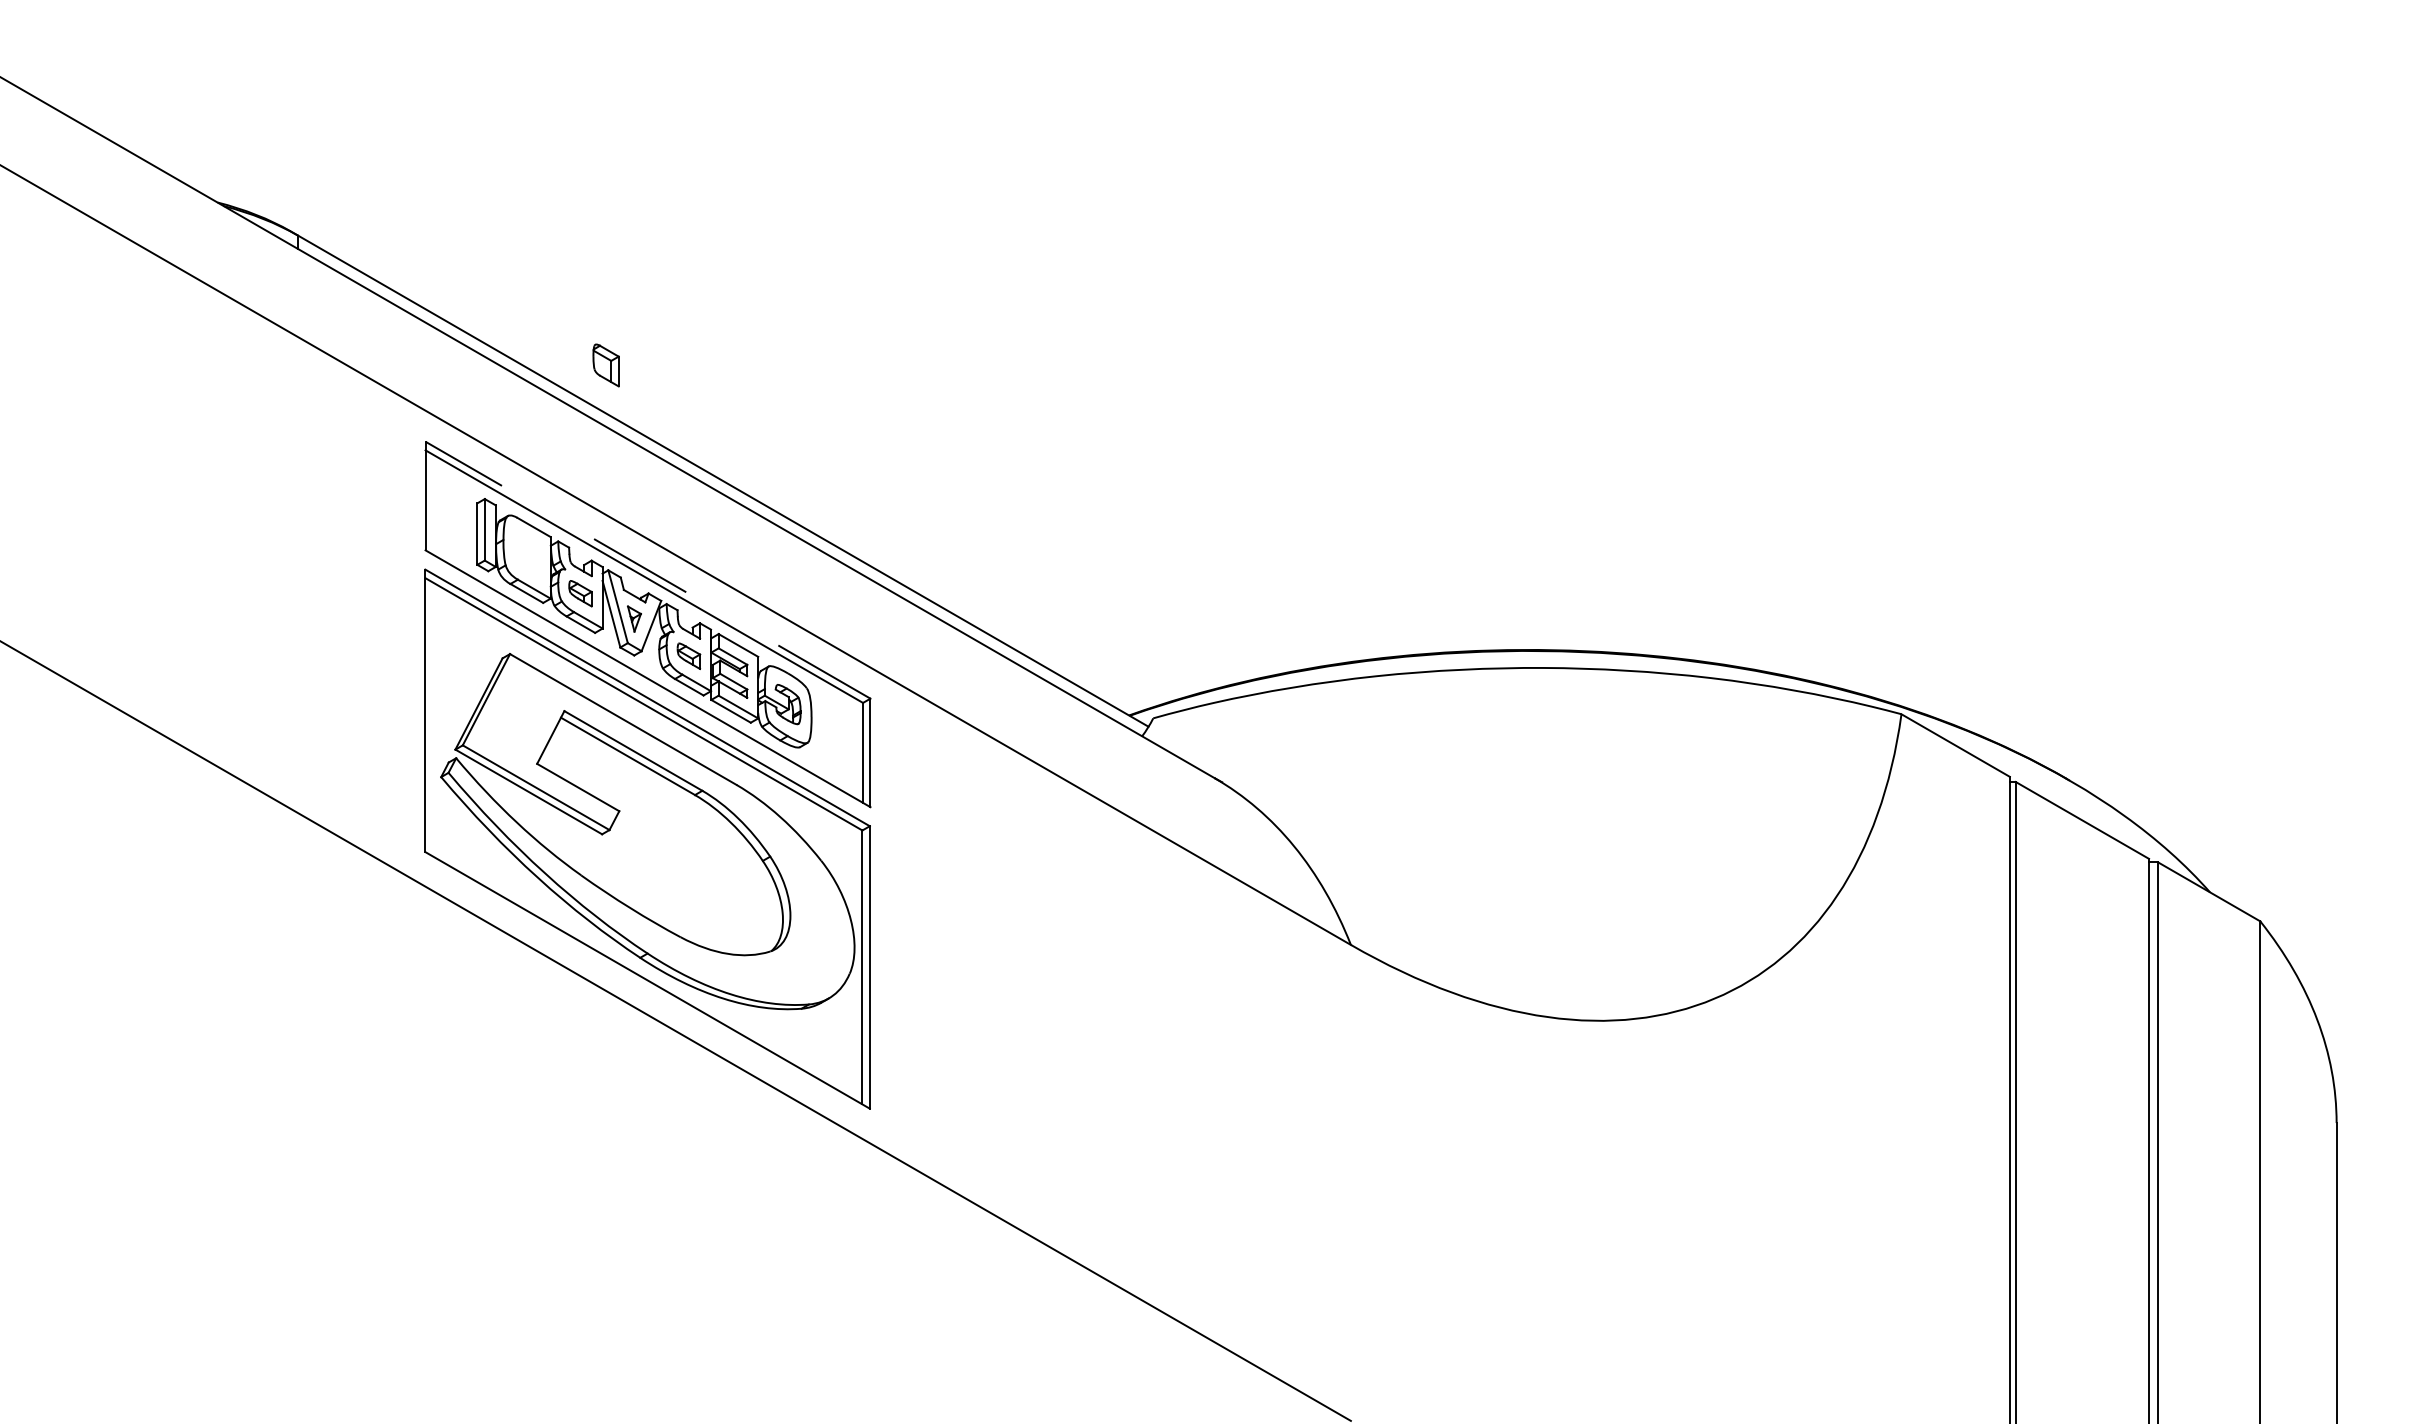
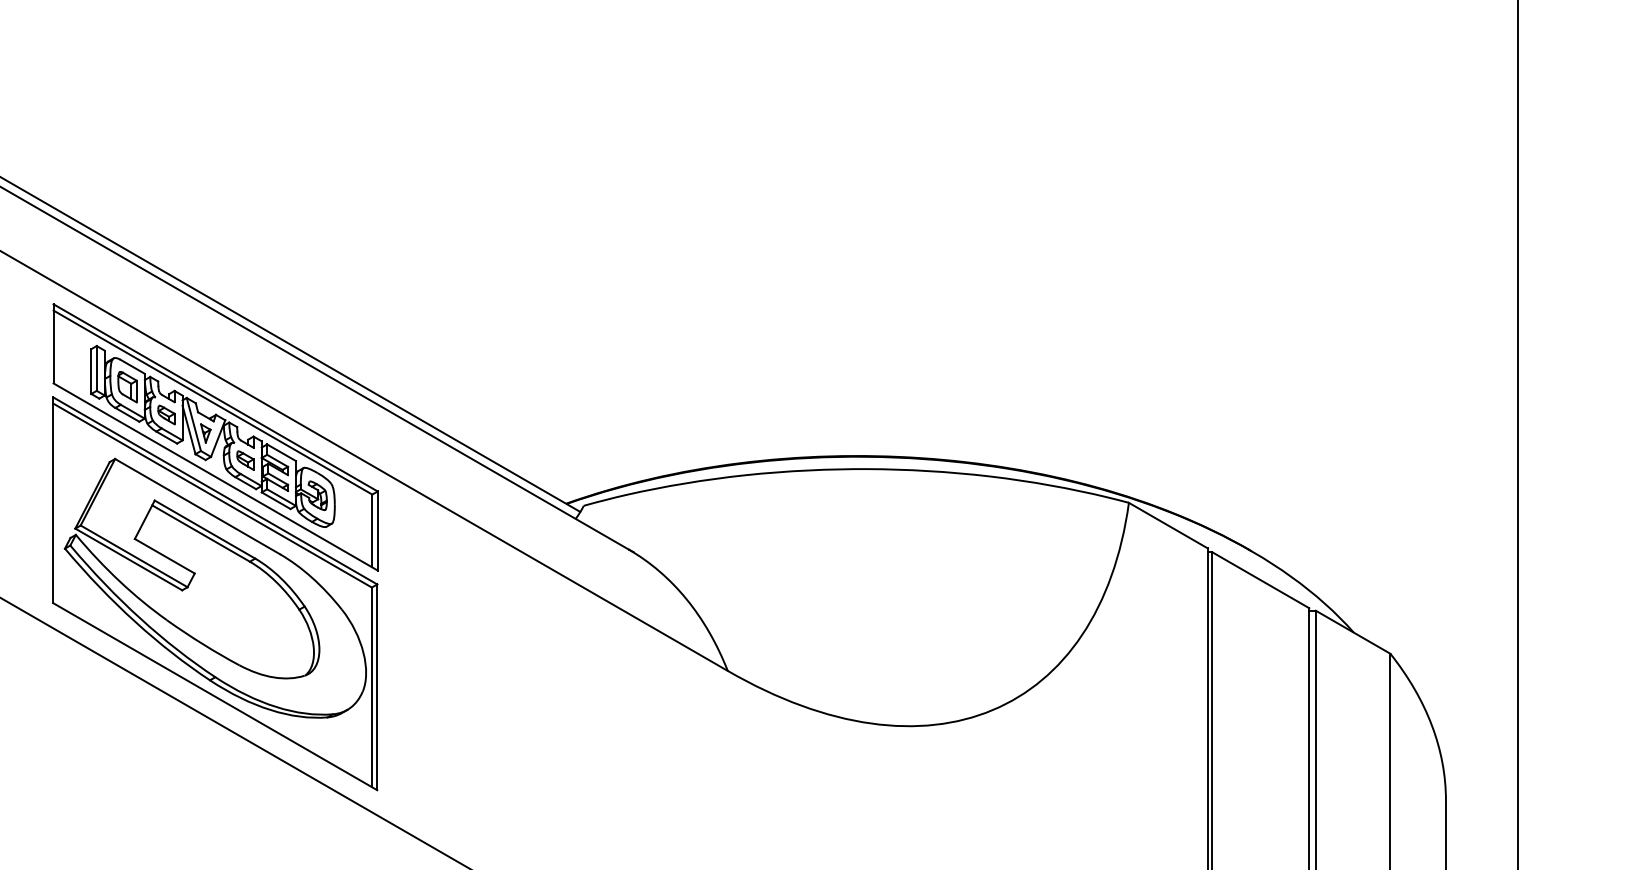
part: (605, 365) -> (127, 387), moved
line: (648, 570) -> (216, 398), dashed -> solid

